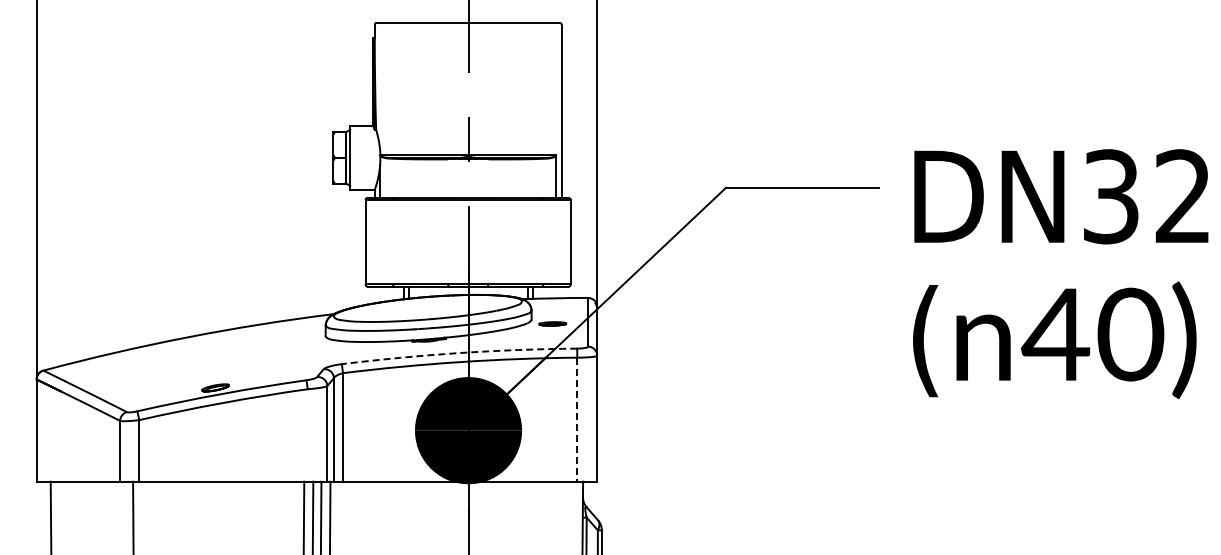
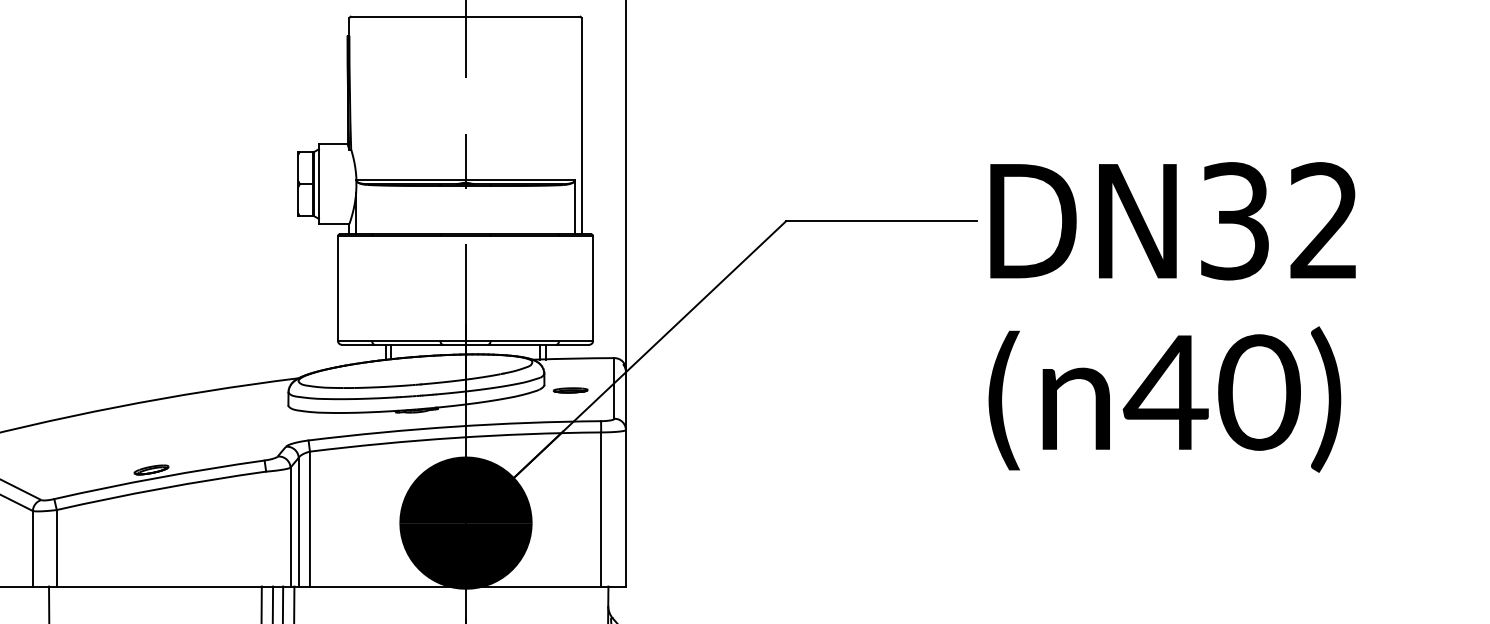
text: (1060, 273) -> (1171, 316), moved
arc: (459, 353) -> (454, 427), dashed -> solid
line: (577, 419) -> (601, 509), dashed -> solid

